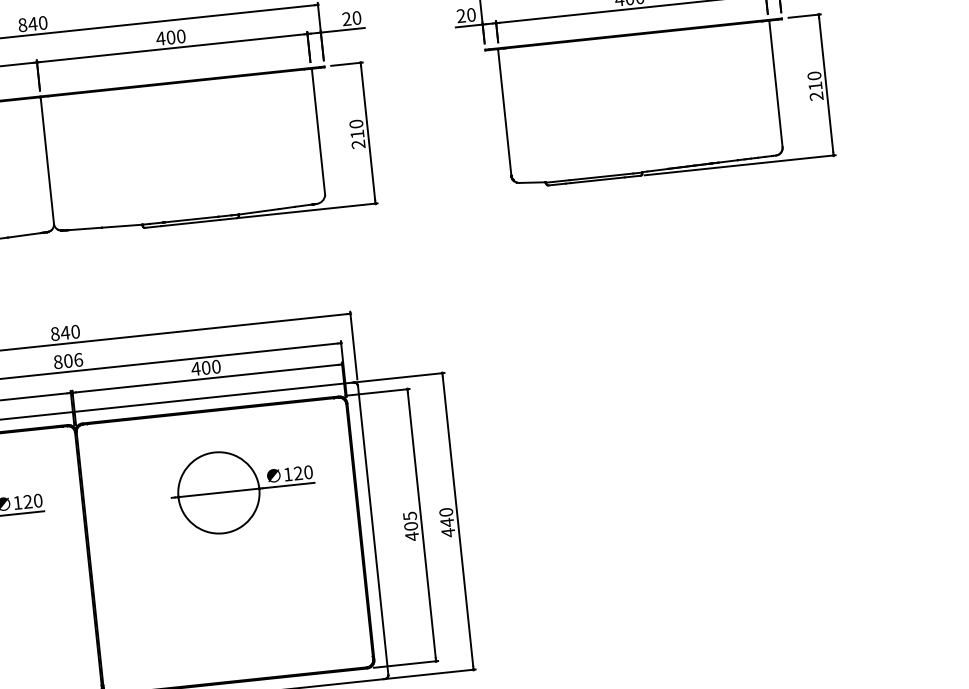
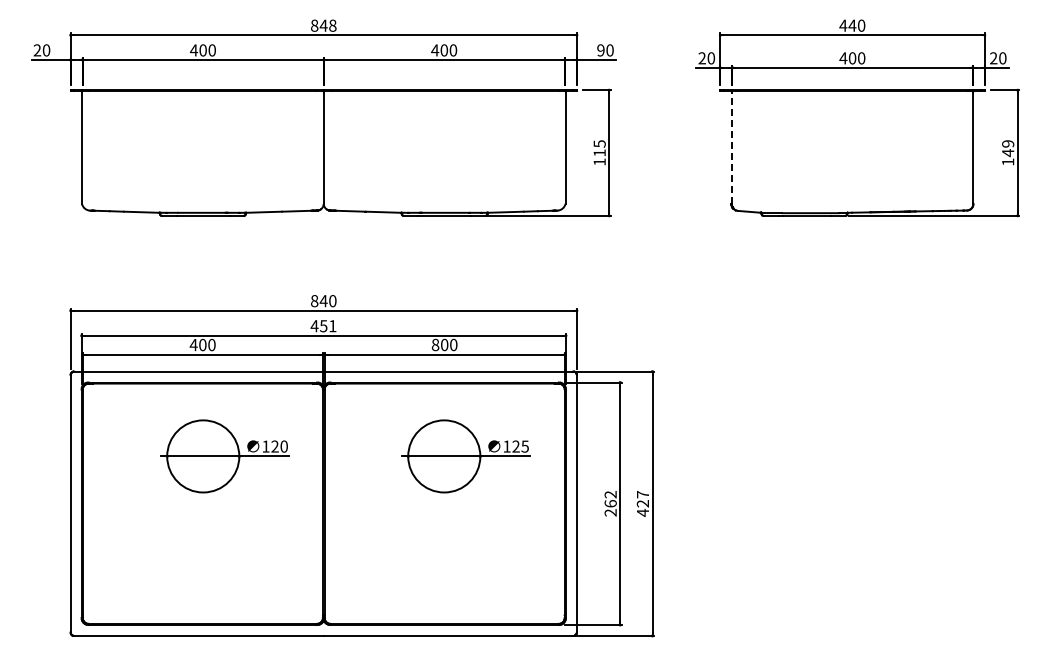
text: (346, 19) -> (600, 50), 20 -> 90
text: (42, 22) -> (332, 25), 840 -> 848
text: (815, 85) -> (1008, 152), 210 -> 149
line: (504, 112) -> (731, 147), solid -> dashed
text: (357, 133) -> (599, 152), 210 -> 115
text: (68, 361) -> (323, 326), 806 -> 451
text: (195, 368) -> (435, 344), 400 -> 800
text: (307, 472) -> (524, 446), 120 -> 125
text: (446, 516) -> (642, 498), 440 -> 427
text: (410, 526) -> (610, 503), 405 -> 262

